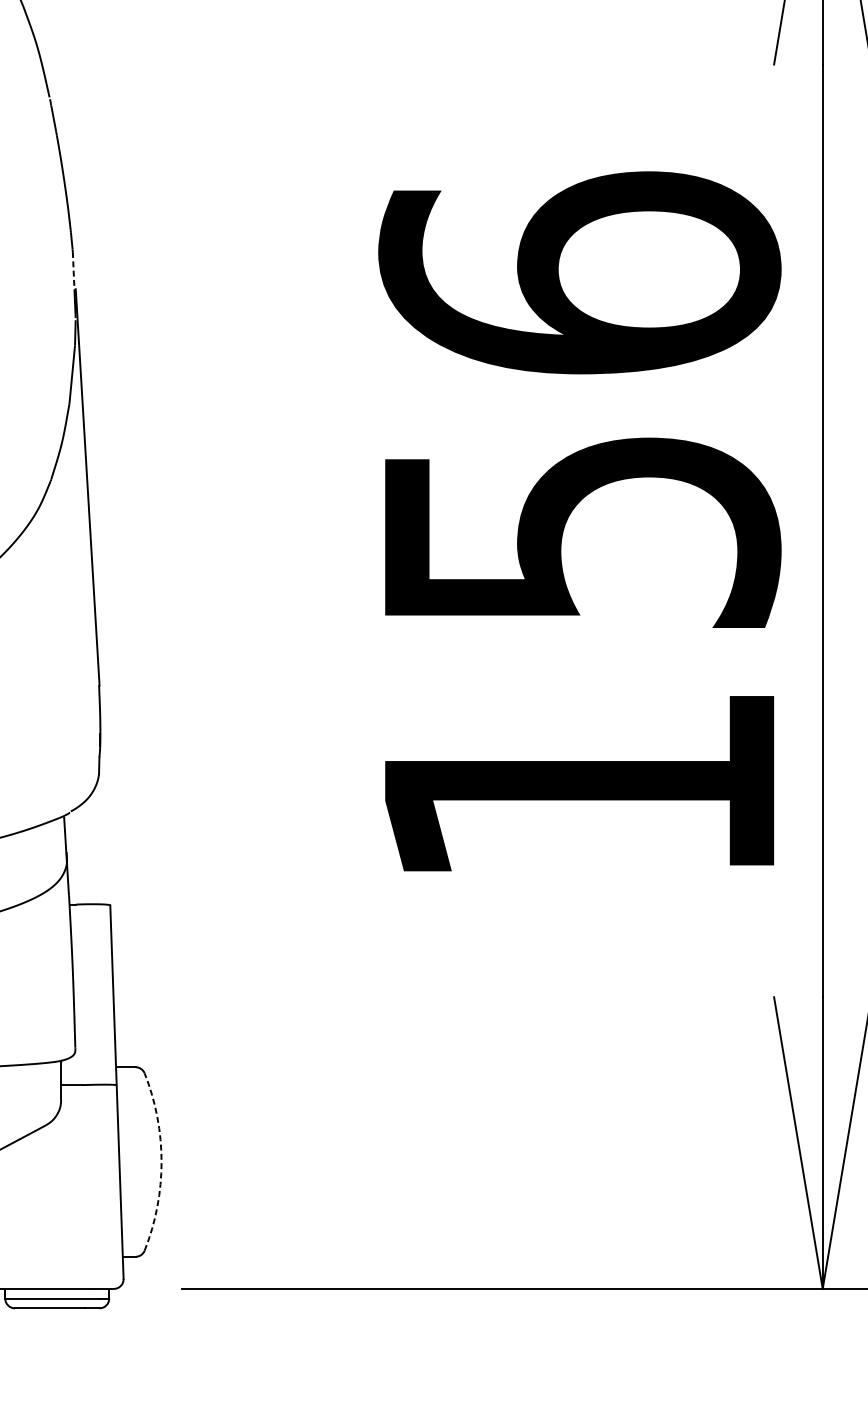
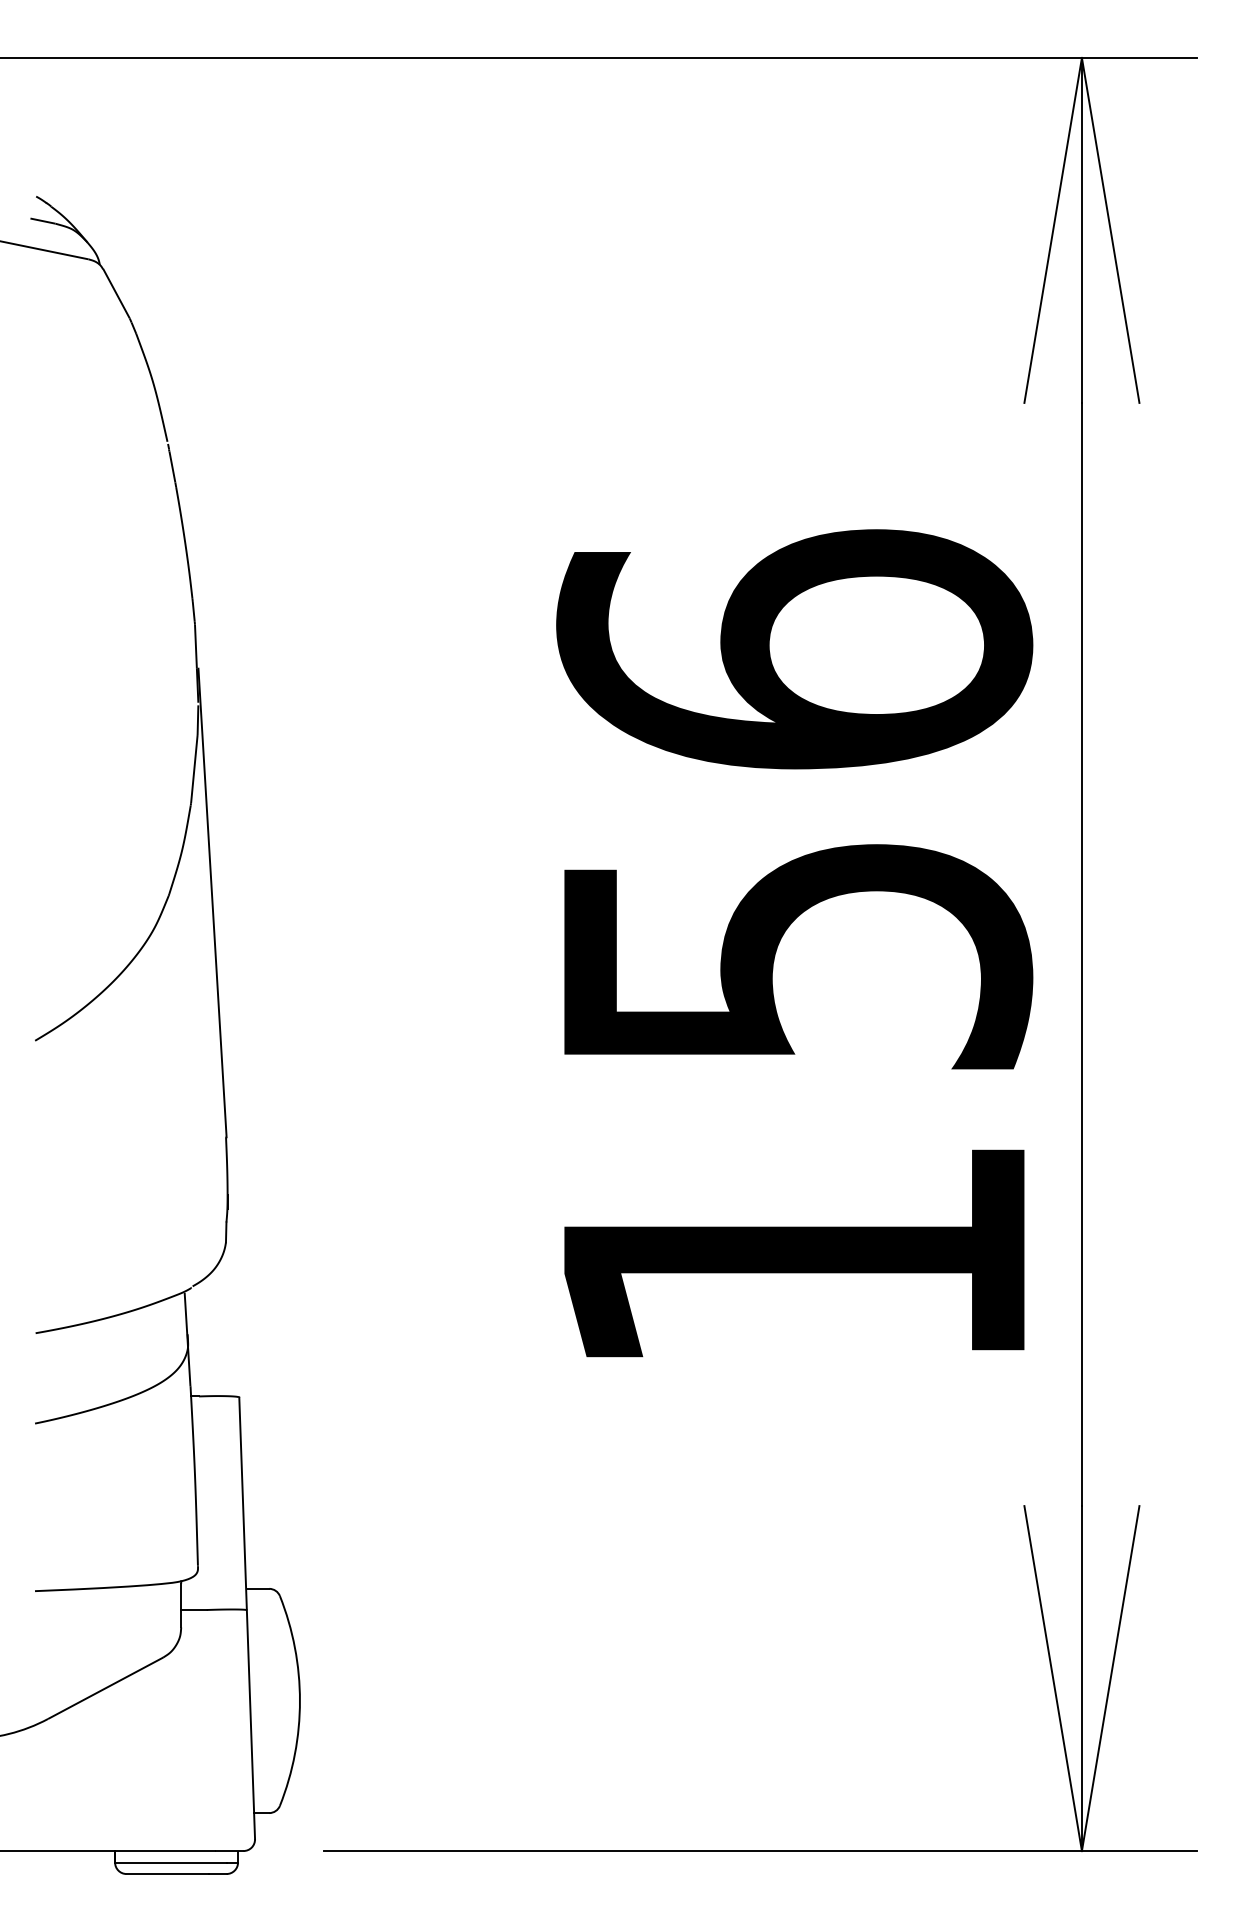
line: (73, 271) -> (195, 647), dashed -> solid
arc: (161, 1161) -> (299, 1700), dashed -> solid

